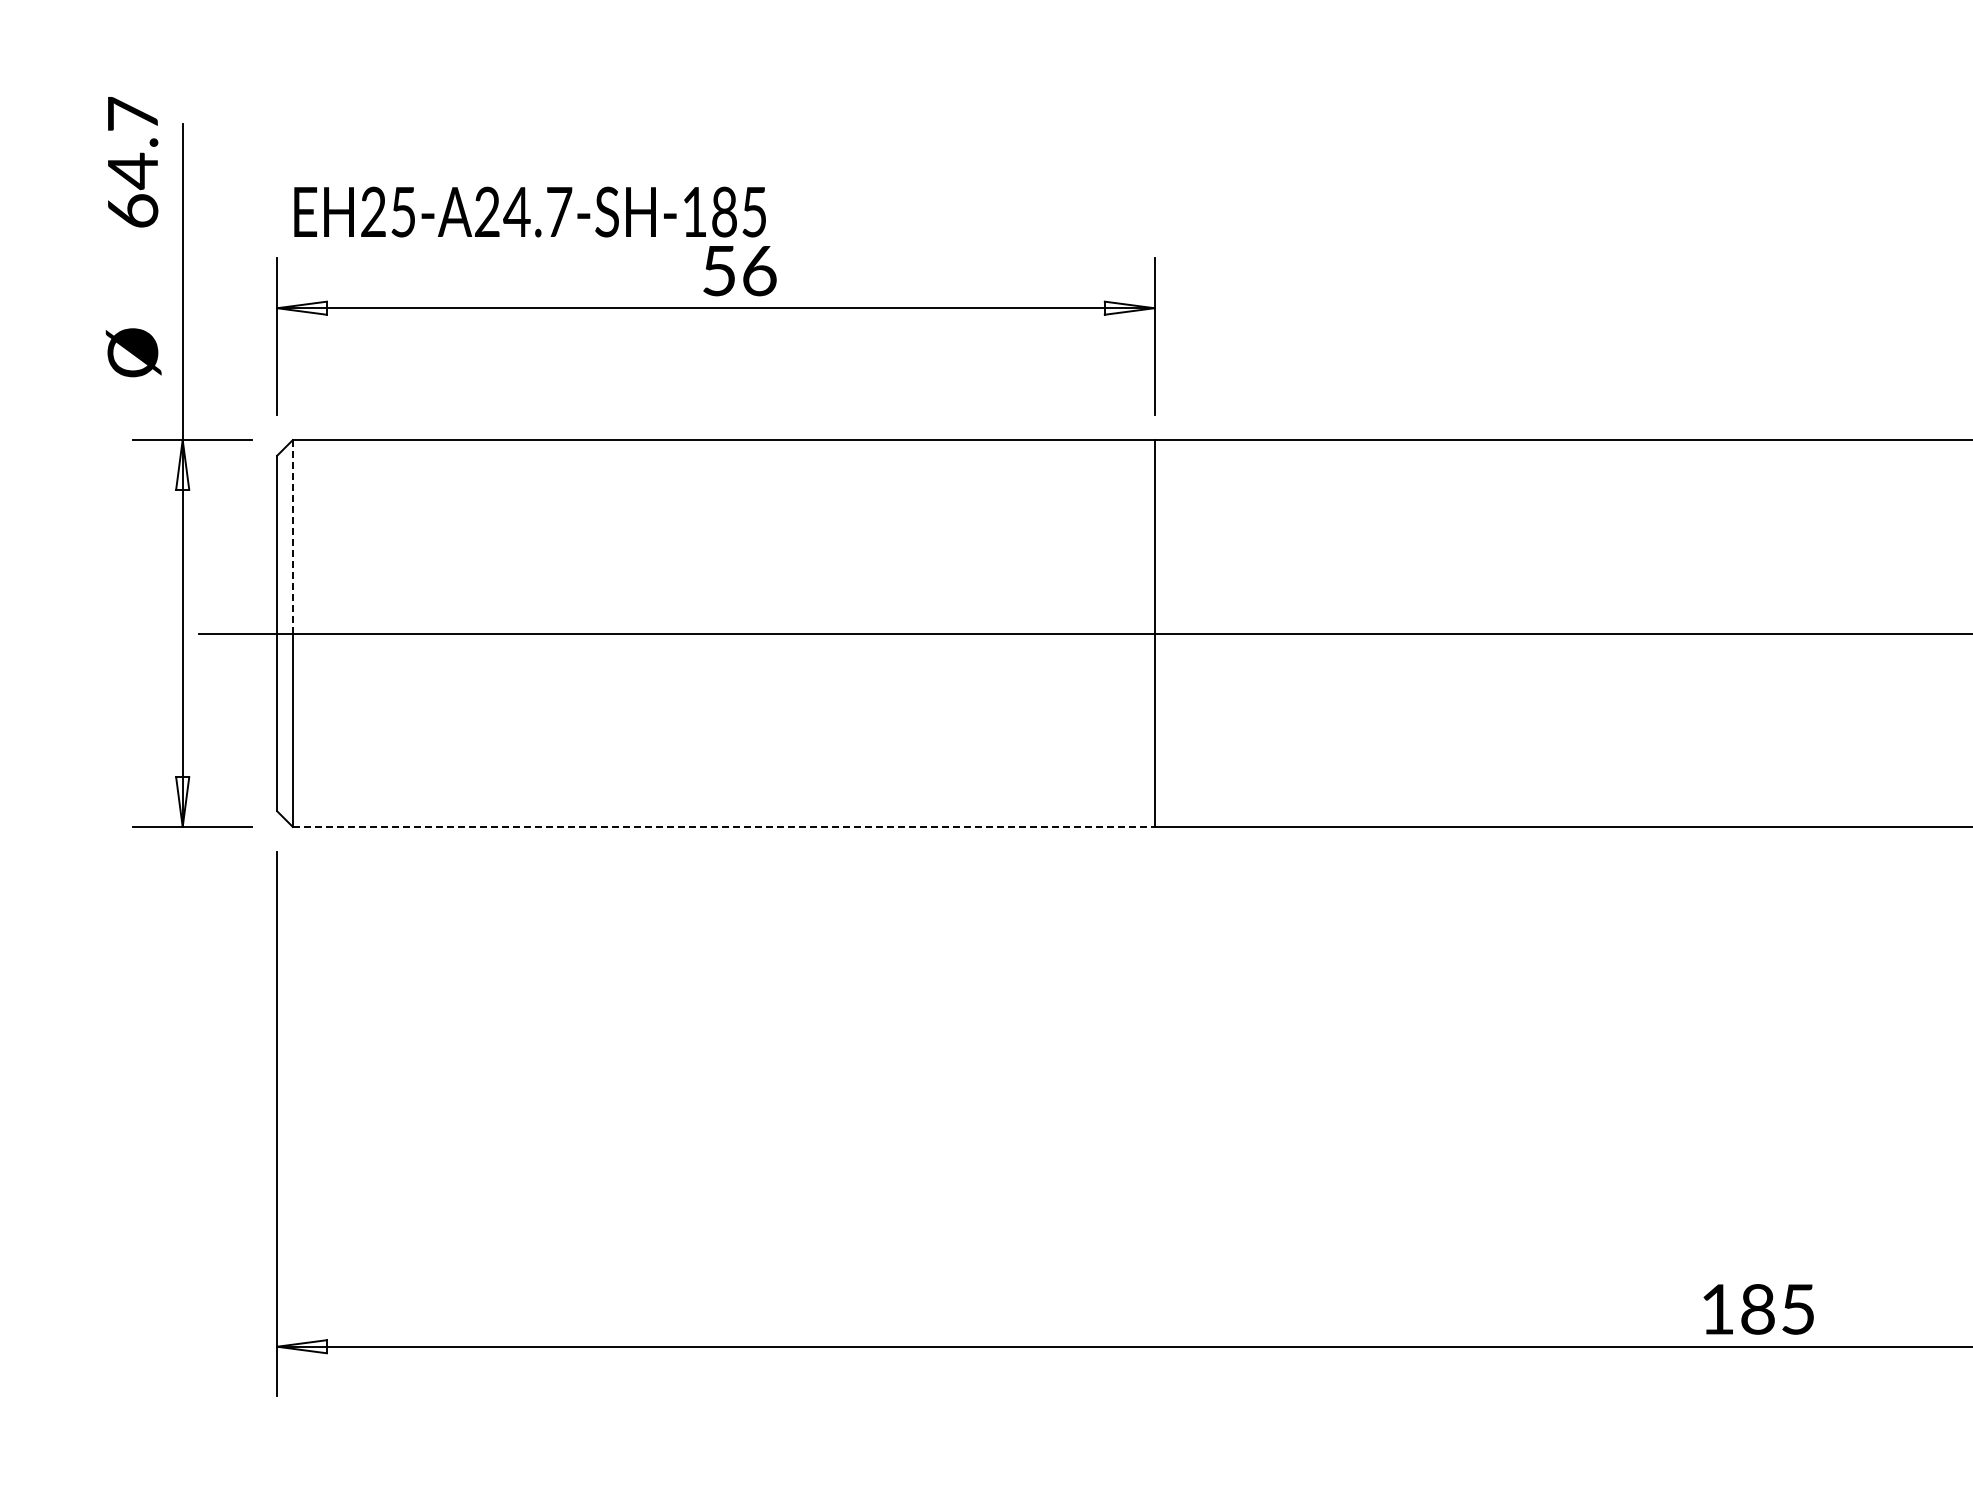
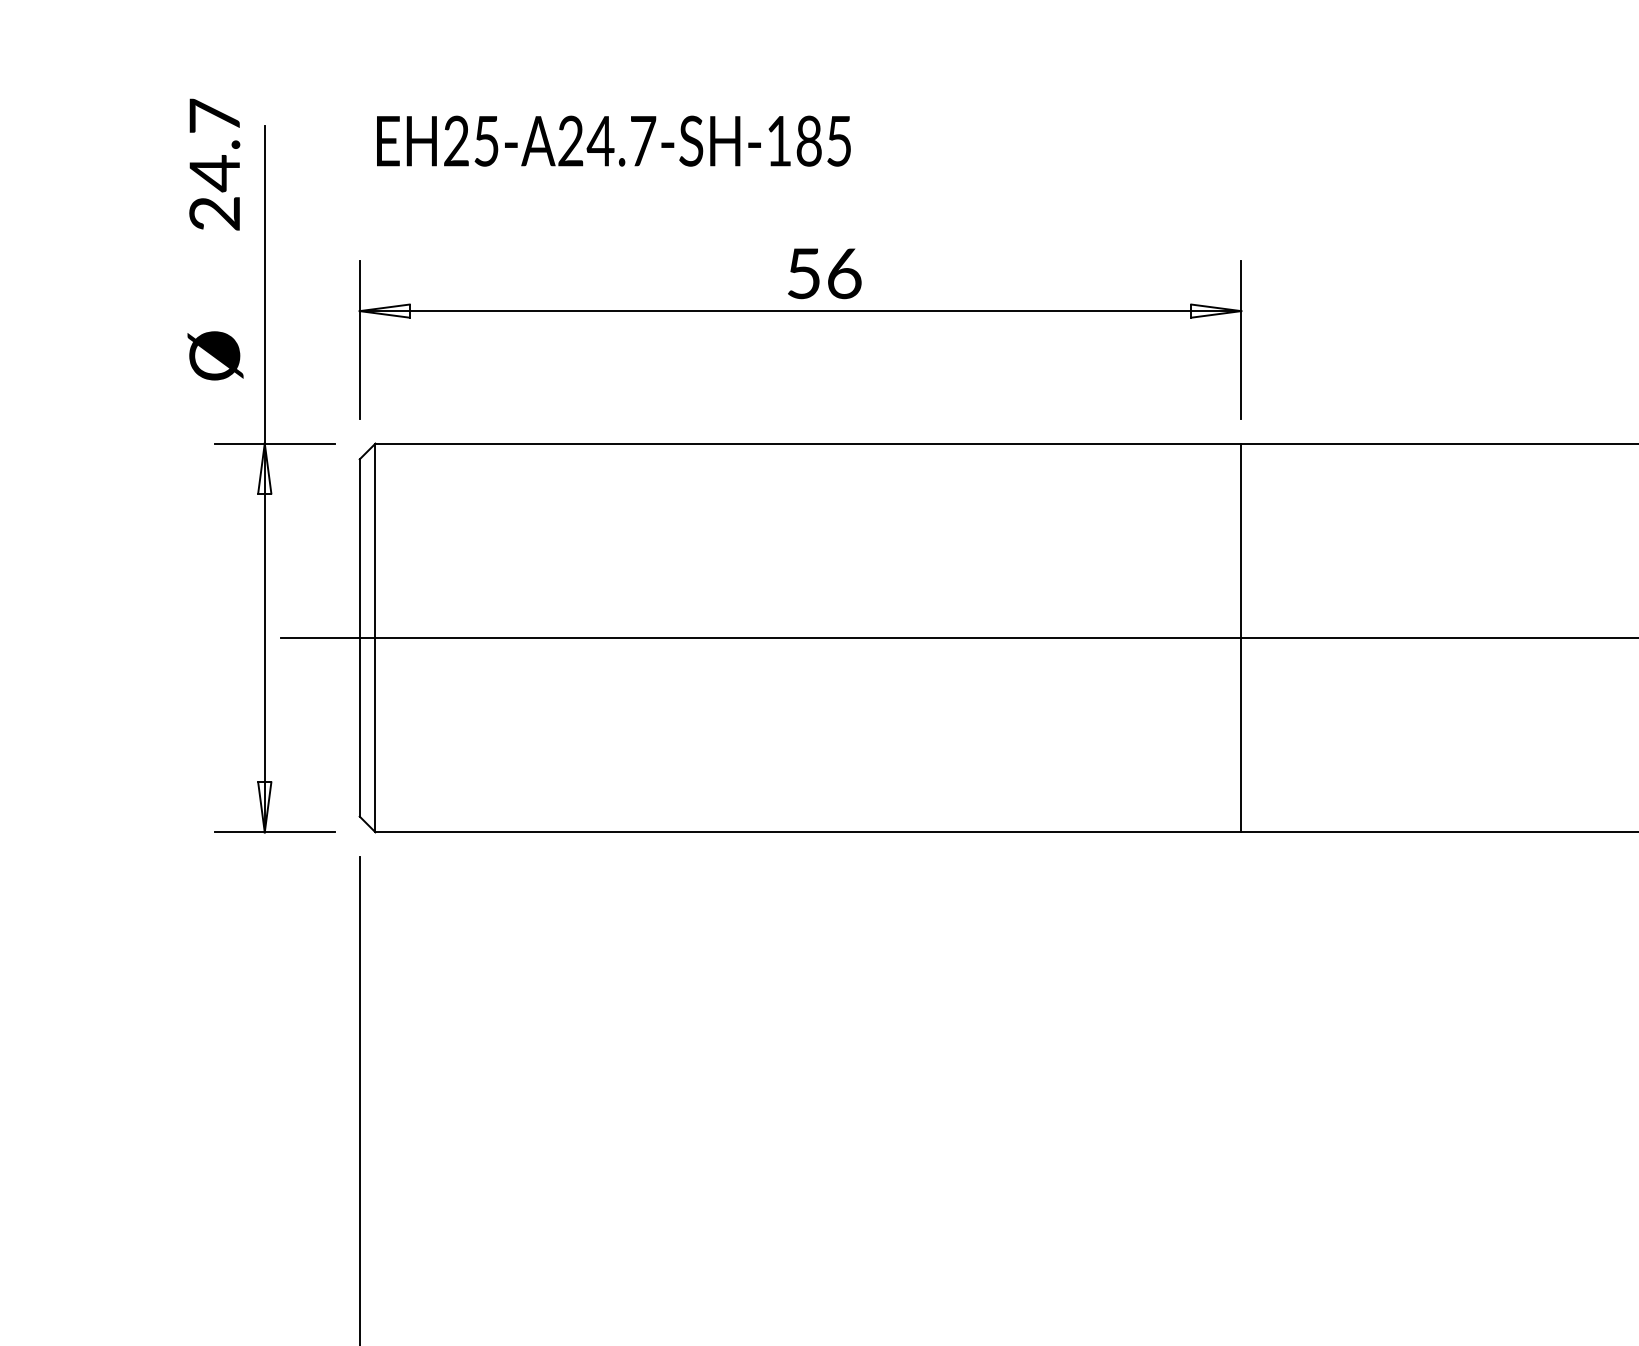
text: (132, 210) -> (214, 212), 64.7 -> 24.7
text: (529, 211) -> (613, 140), moved
line: (292, 536) -> (375, 540), dashed -> solid
line: (723, 826) -> (808, 831), dashed -> solid

